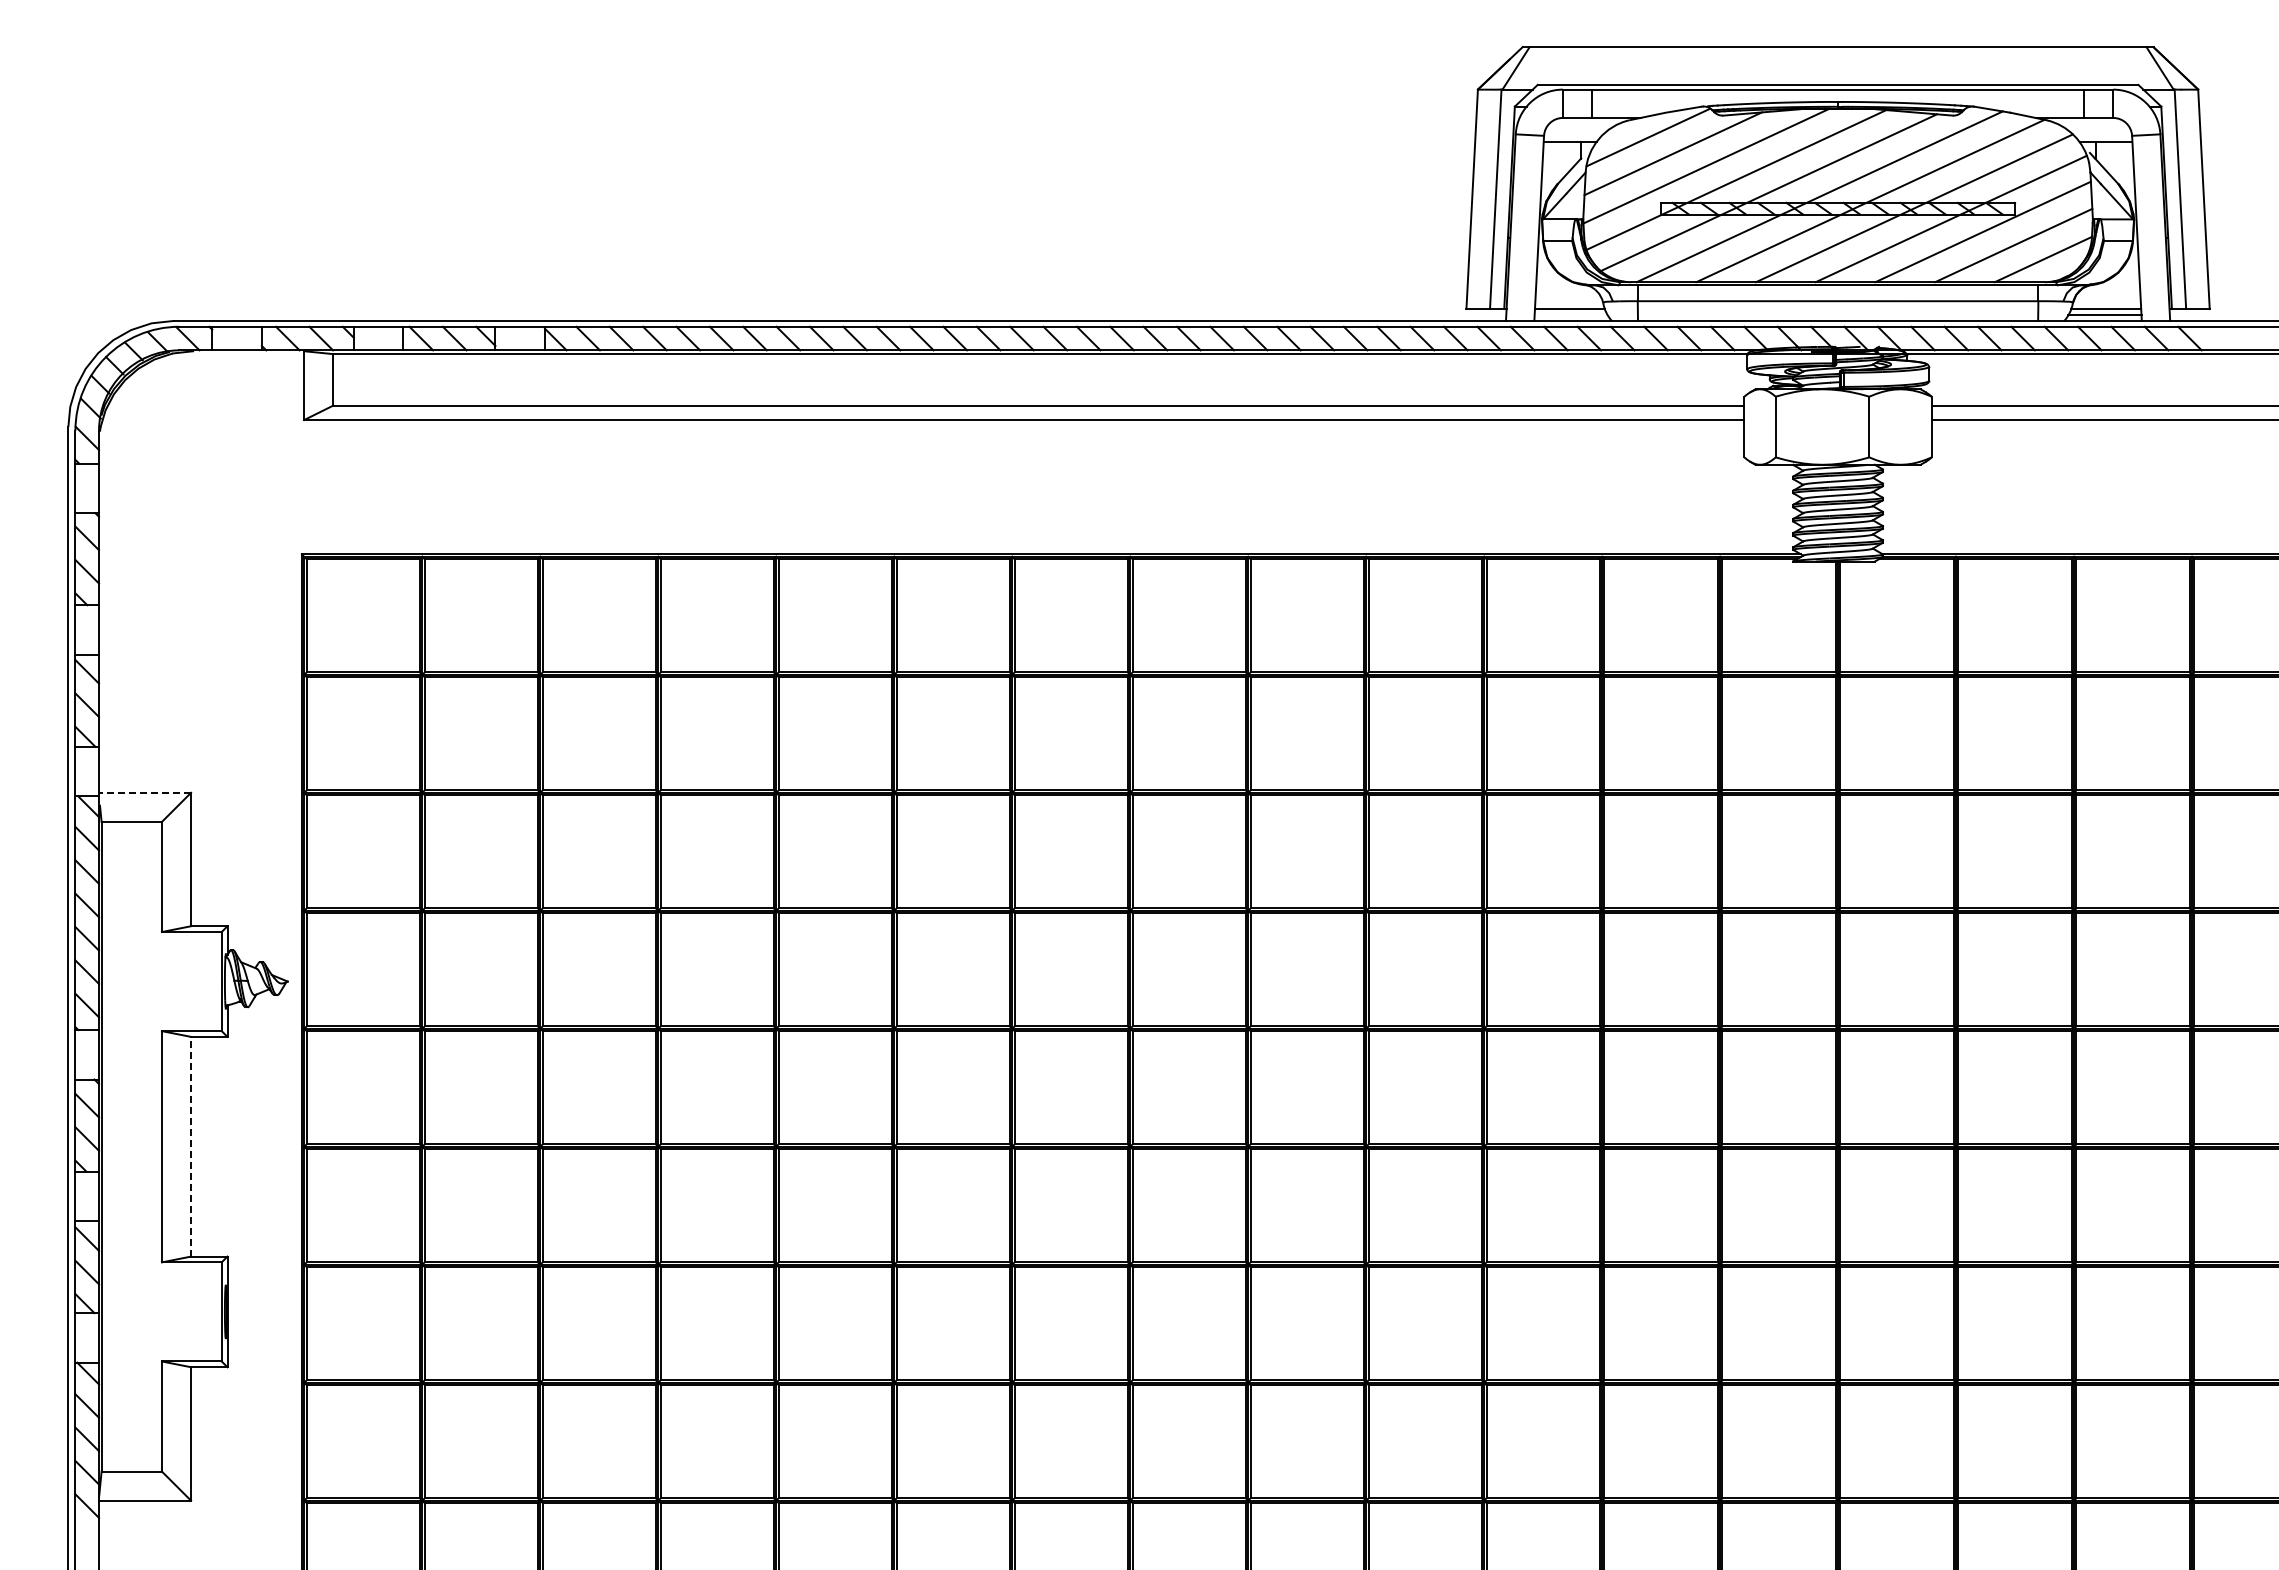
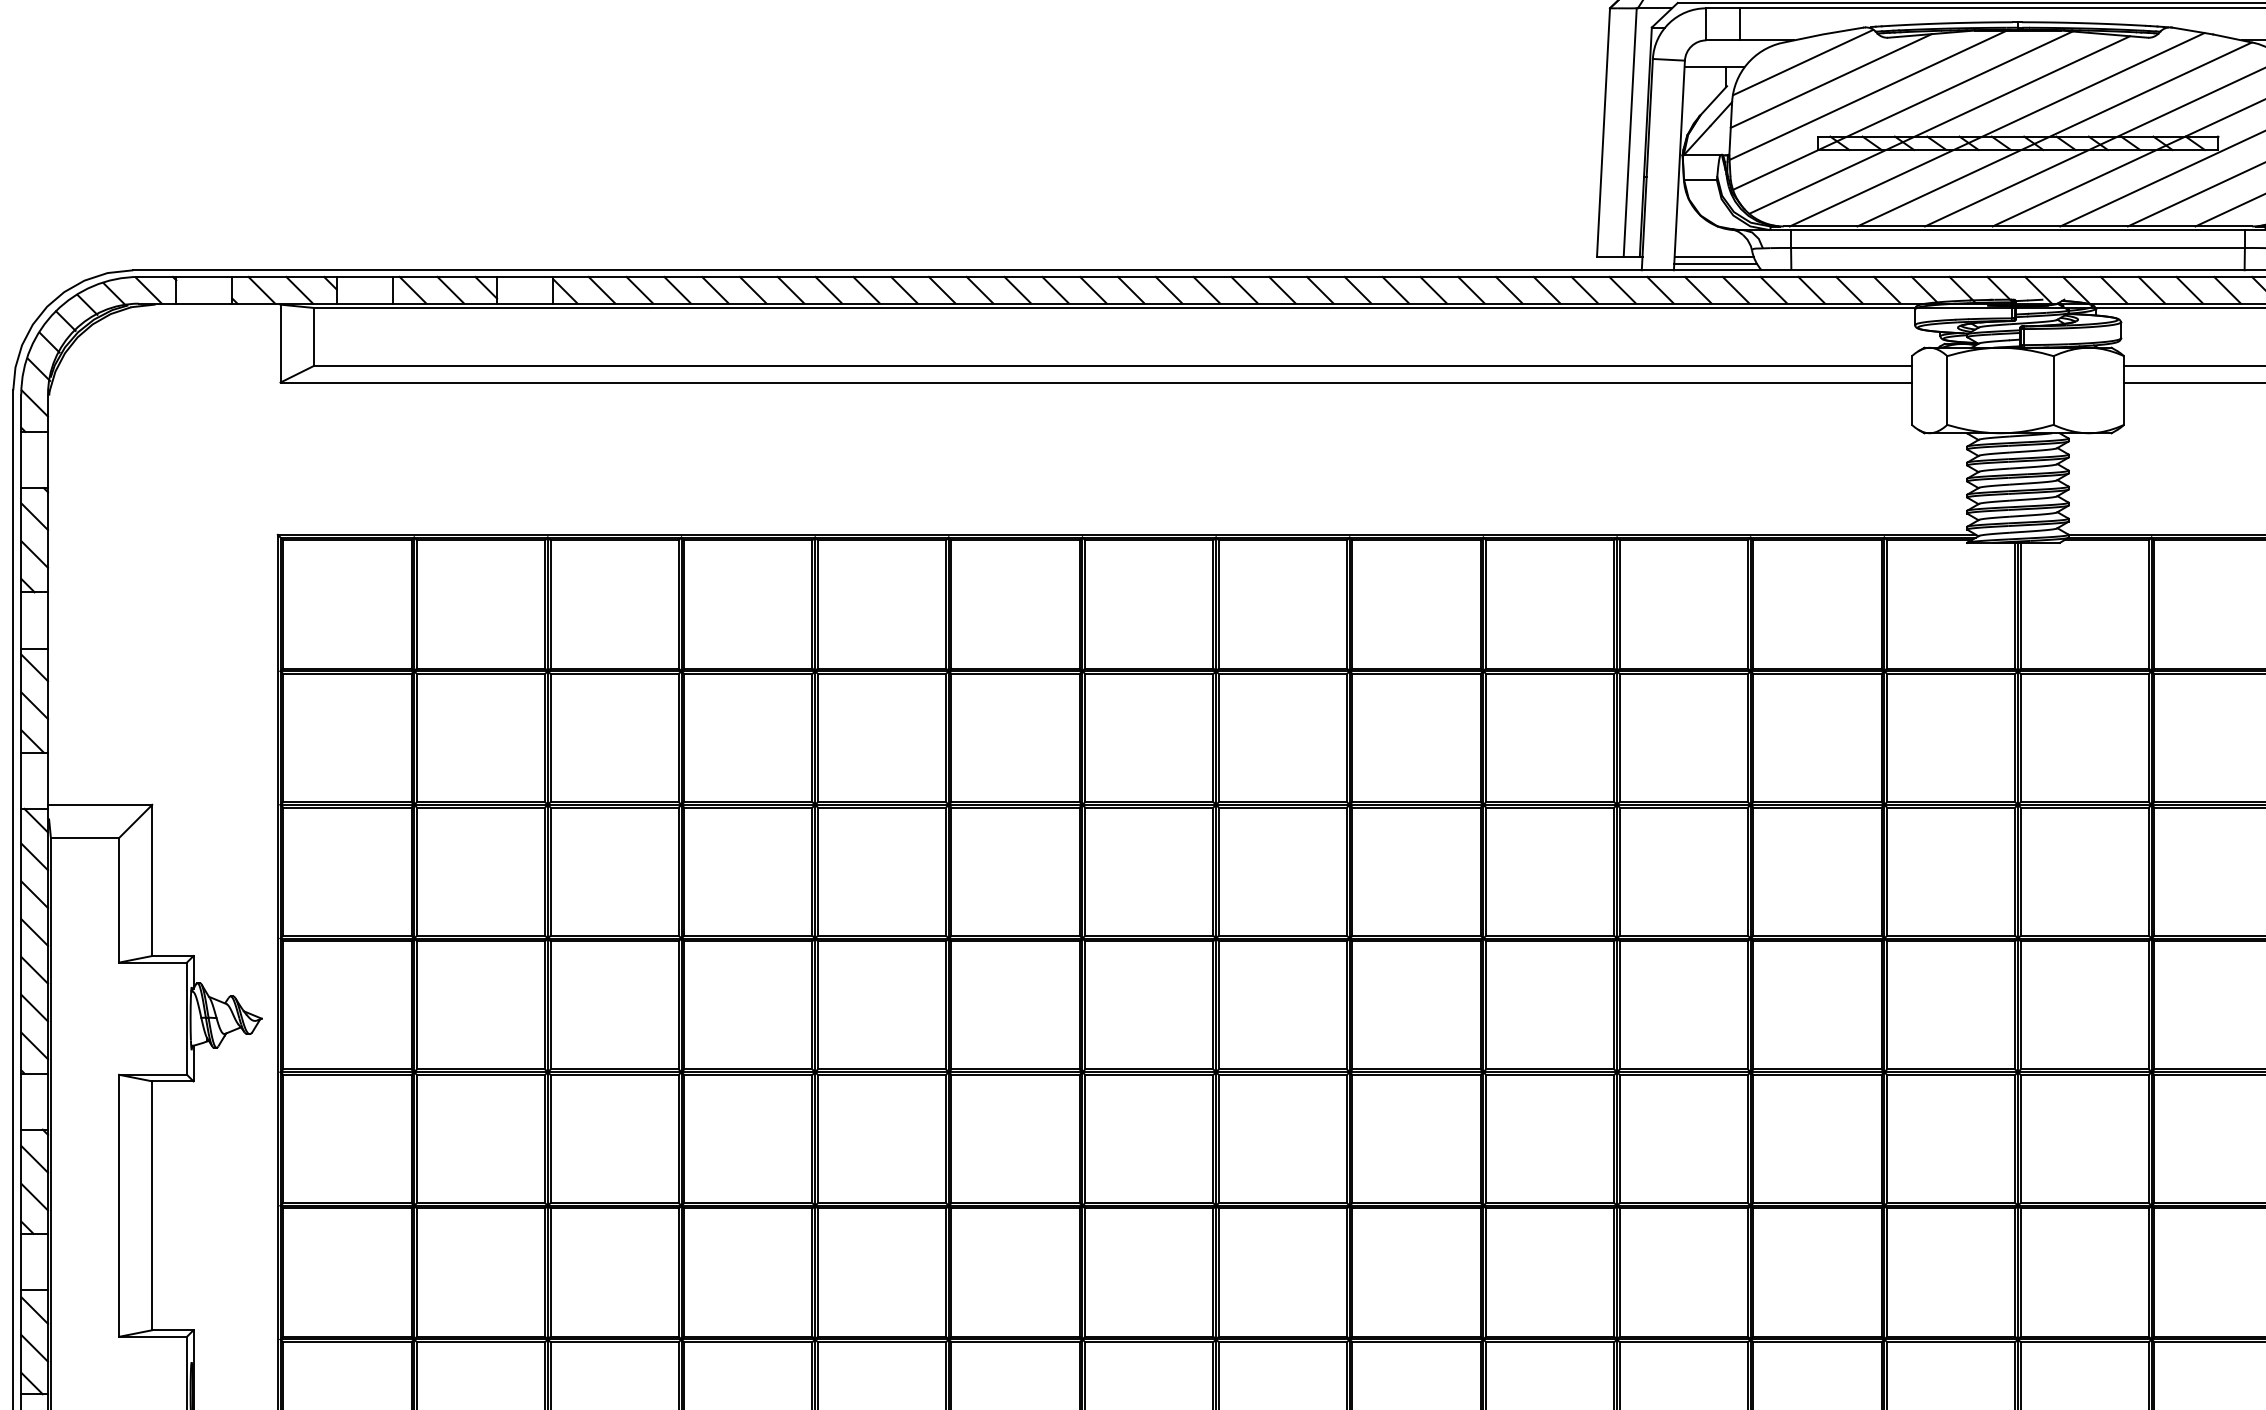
line: (1570, 314) -> (1714, 263), added
line: (144, 792) -> (99, 804), dashed -> solid
line: (191, 1146) -> (152, 1205), dashed -> solid

